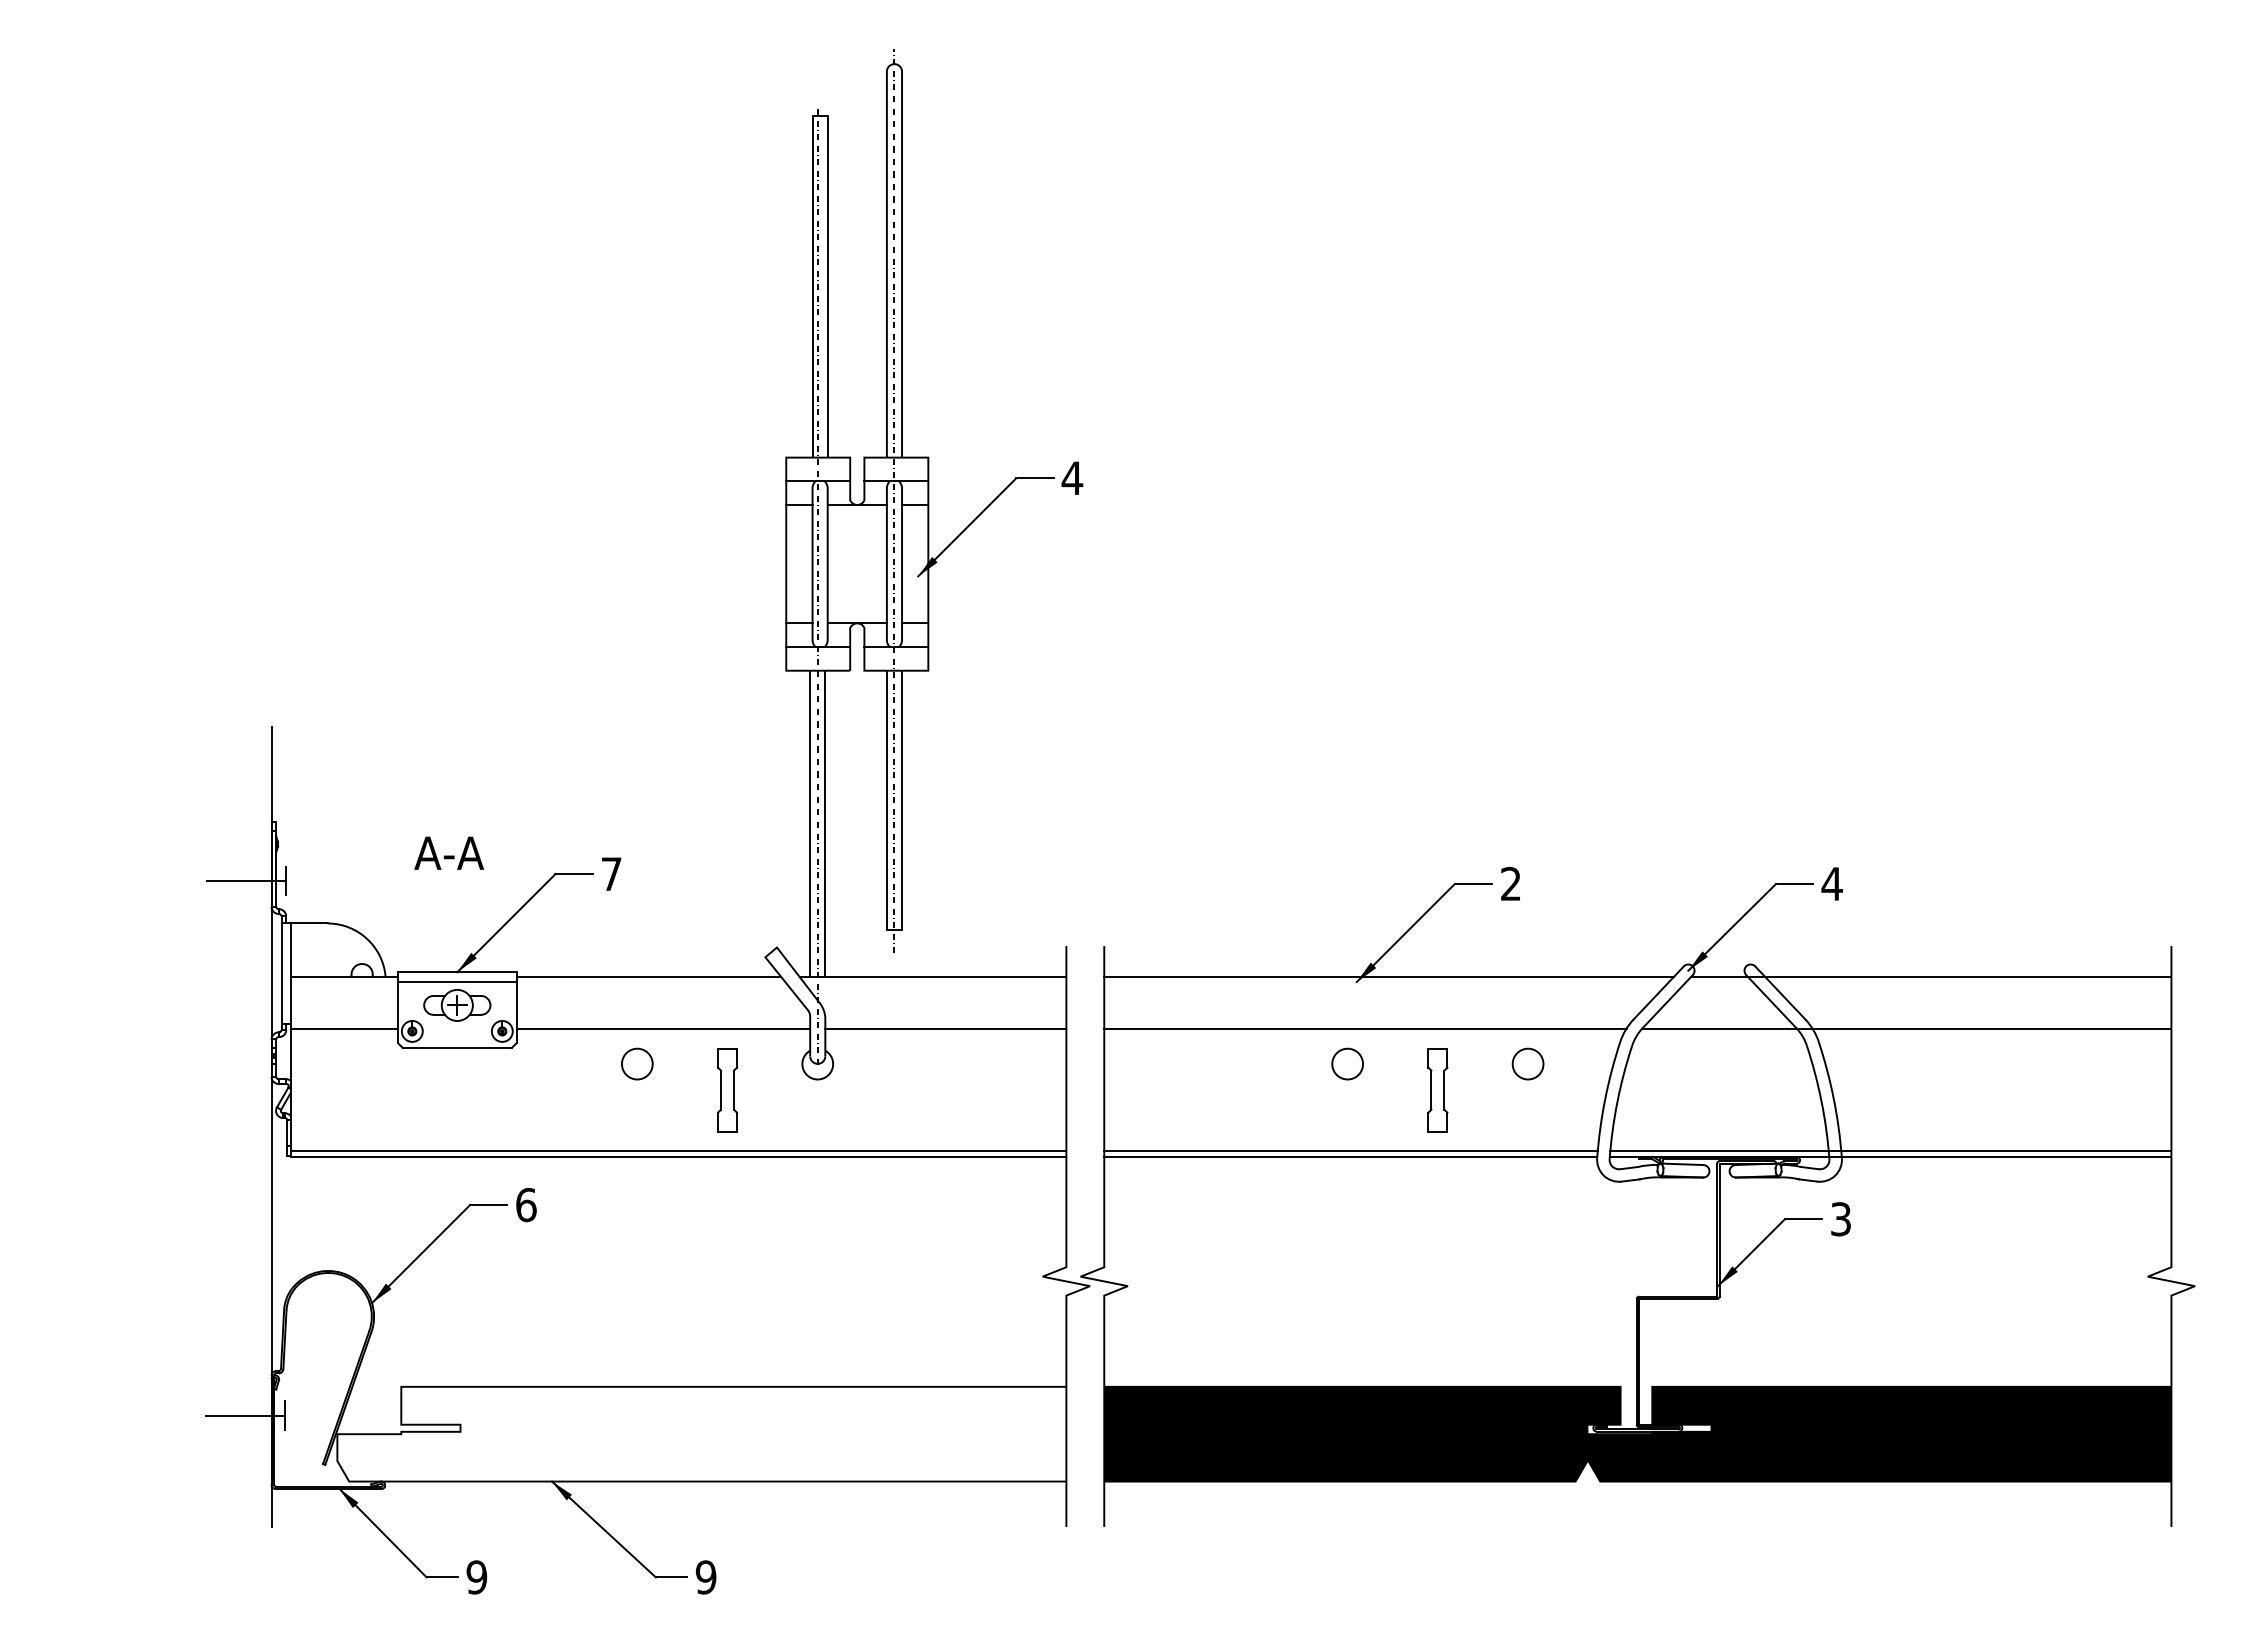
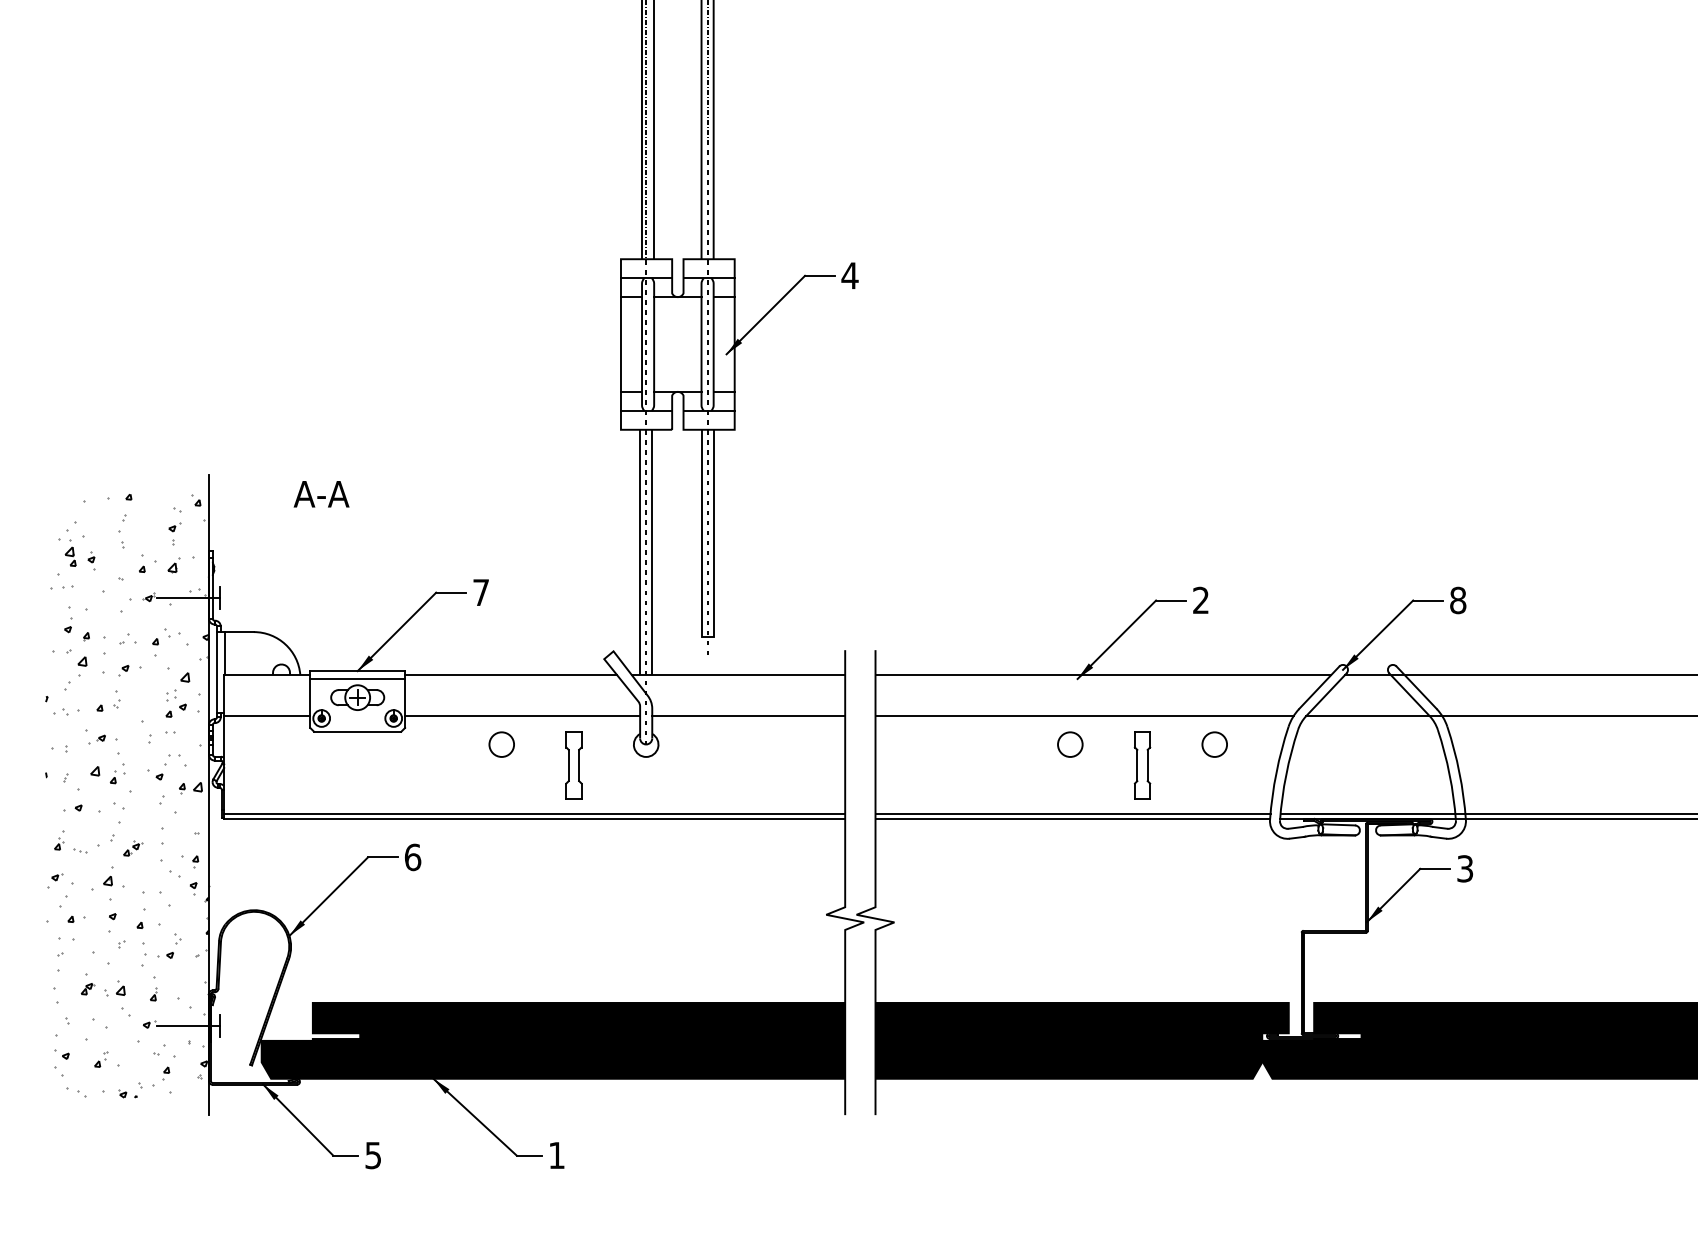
text: (448, 852) -> (321, 493), moved
text: (1831, 883) -> (1457, 600), 4 -> 8
hatch: (169, 1128) -> (127, 796), added
fill: (701, 1433) -> (553, 1040), added
text: (476, 1577) -> (373, 1155), 9 -> 5
text: (705, 1577) -> (556, 1155), 9 -> 1

